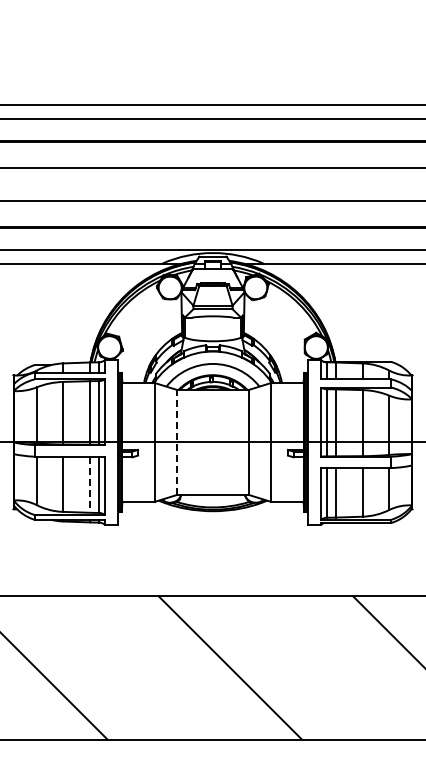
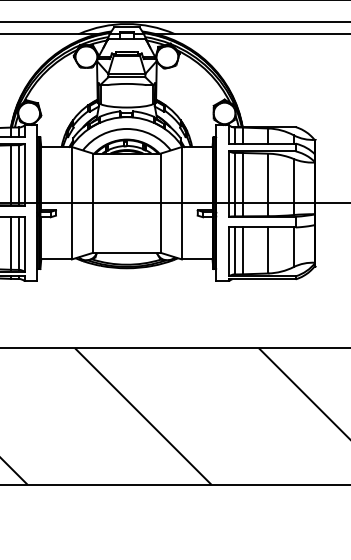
line: (176, 442) -> (92, 203), dashed -> solid
line: (90, 485) -> (11, 243), dashed -> solid

